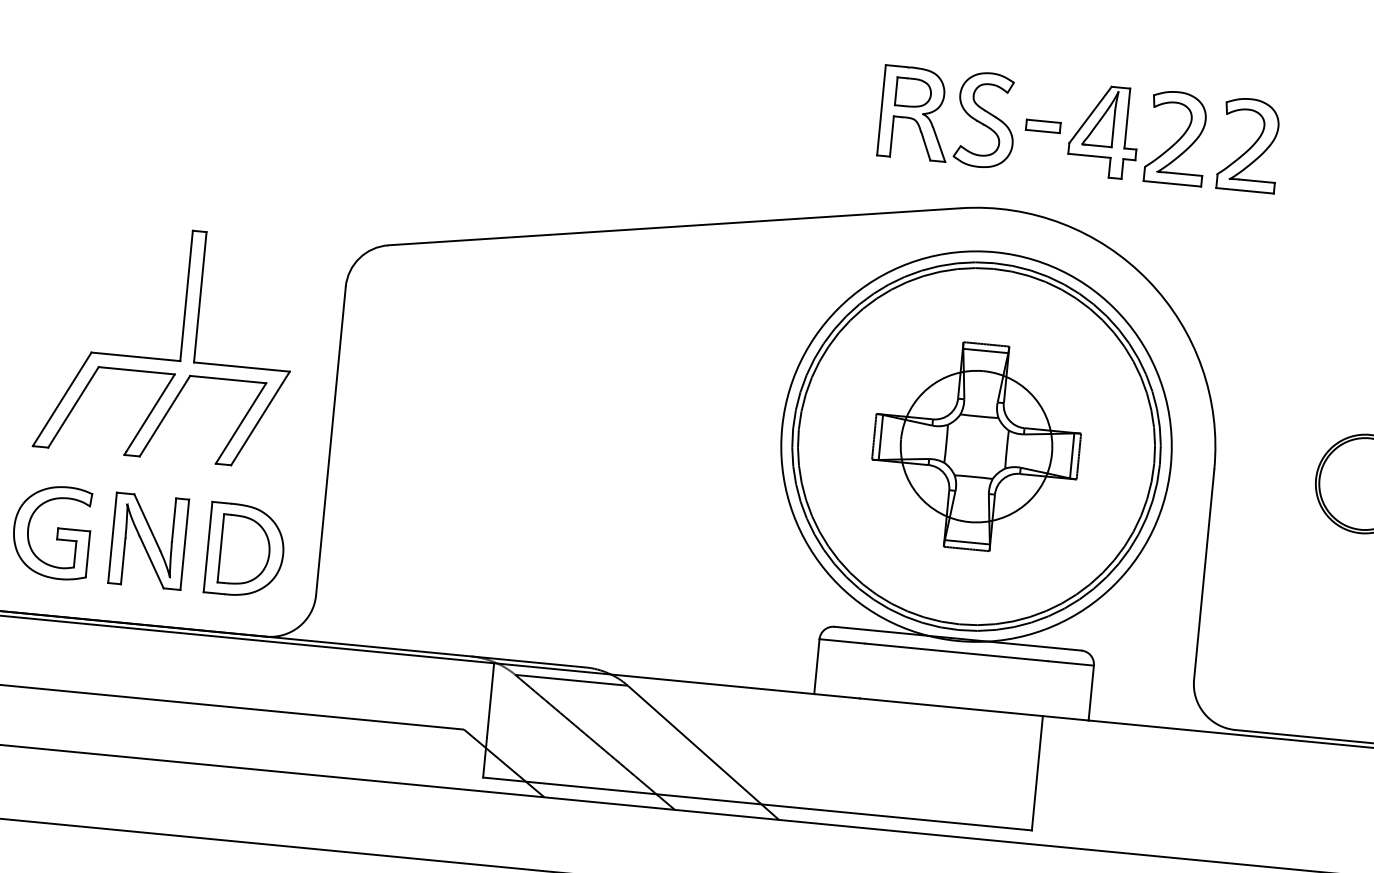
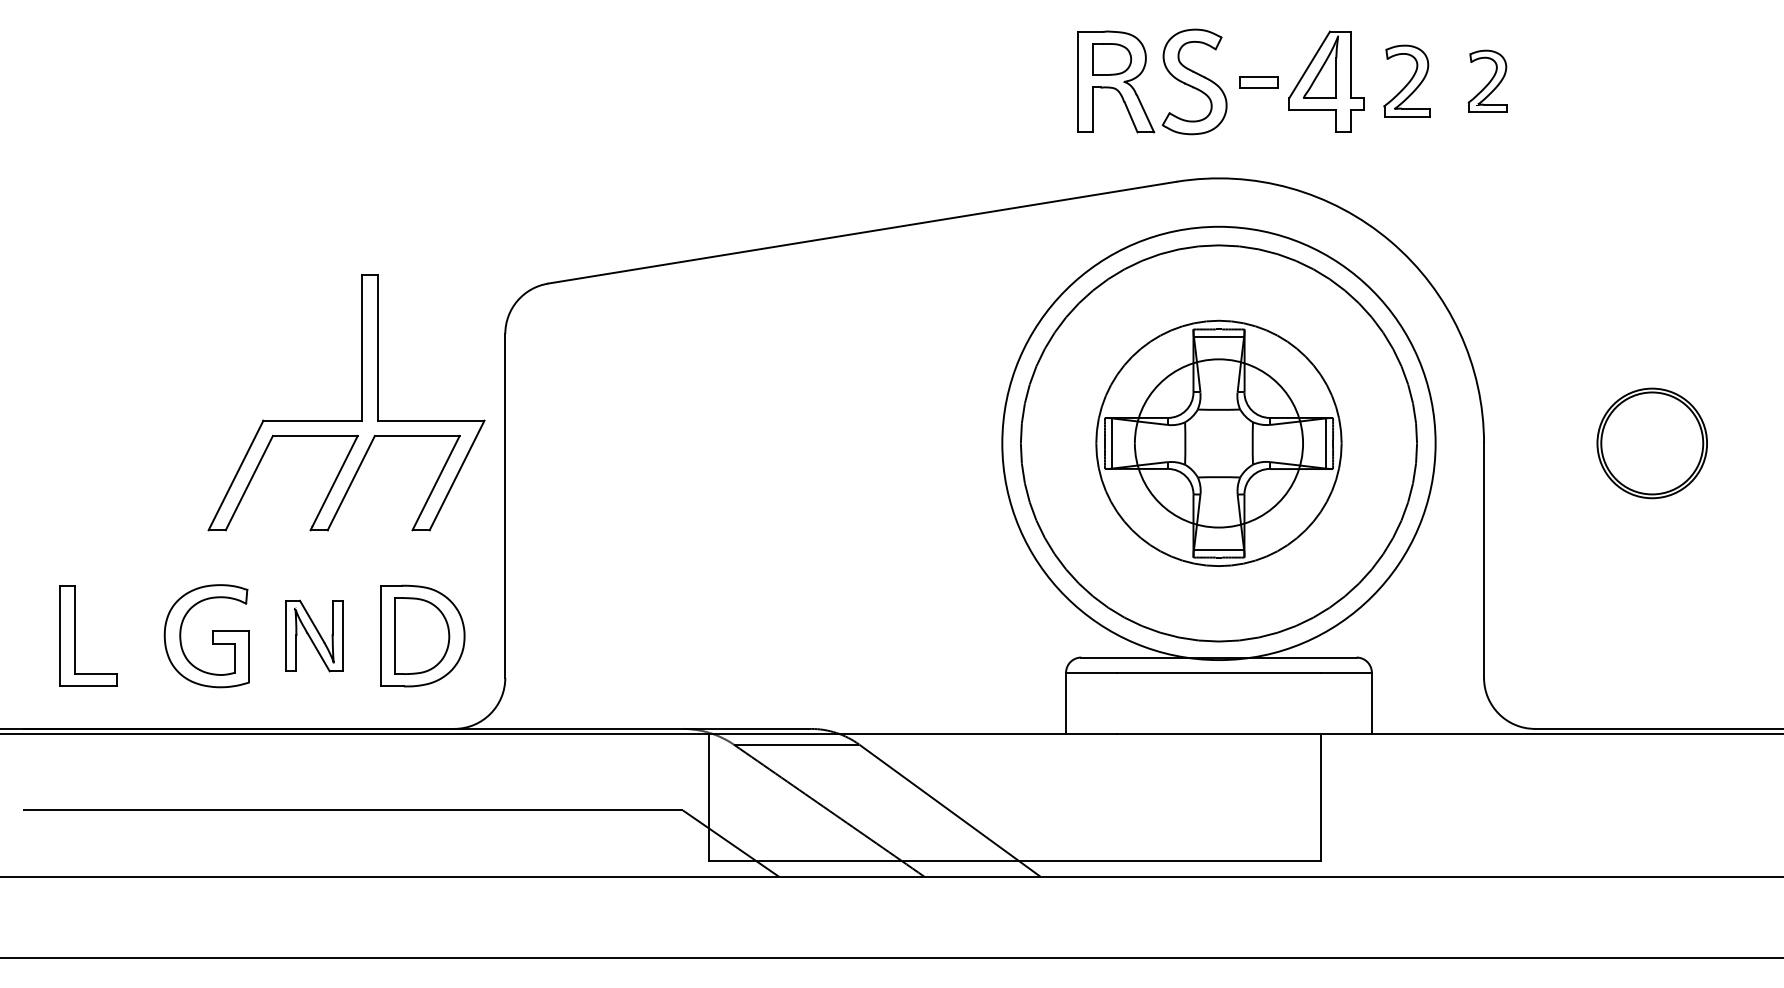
part: (1176, 137) -> (1406, 80), size x0.7
part: (1248, 144) -> (1487, 80), size x0.6
part: (181, 344) -> (361, 402), moved
circle: (976, 445) -> (1218, 442), size x0.6
part: (148, 540) -> (314, 635), size x0.7

